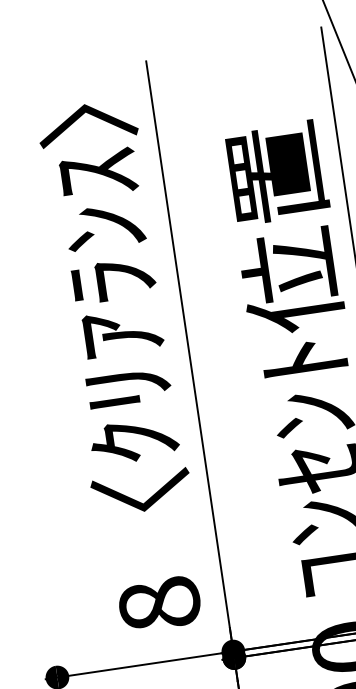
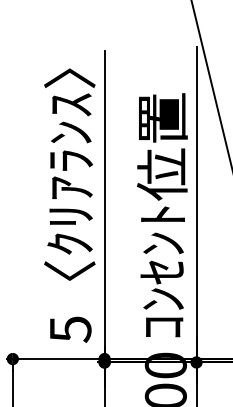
text: (159, 604) -> (70, 329), 8 -> 5

